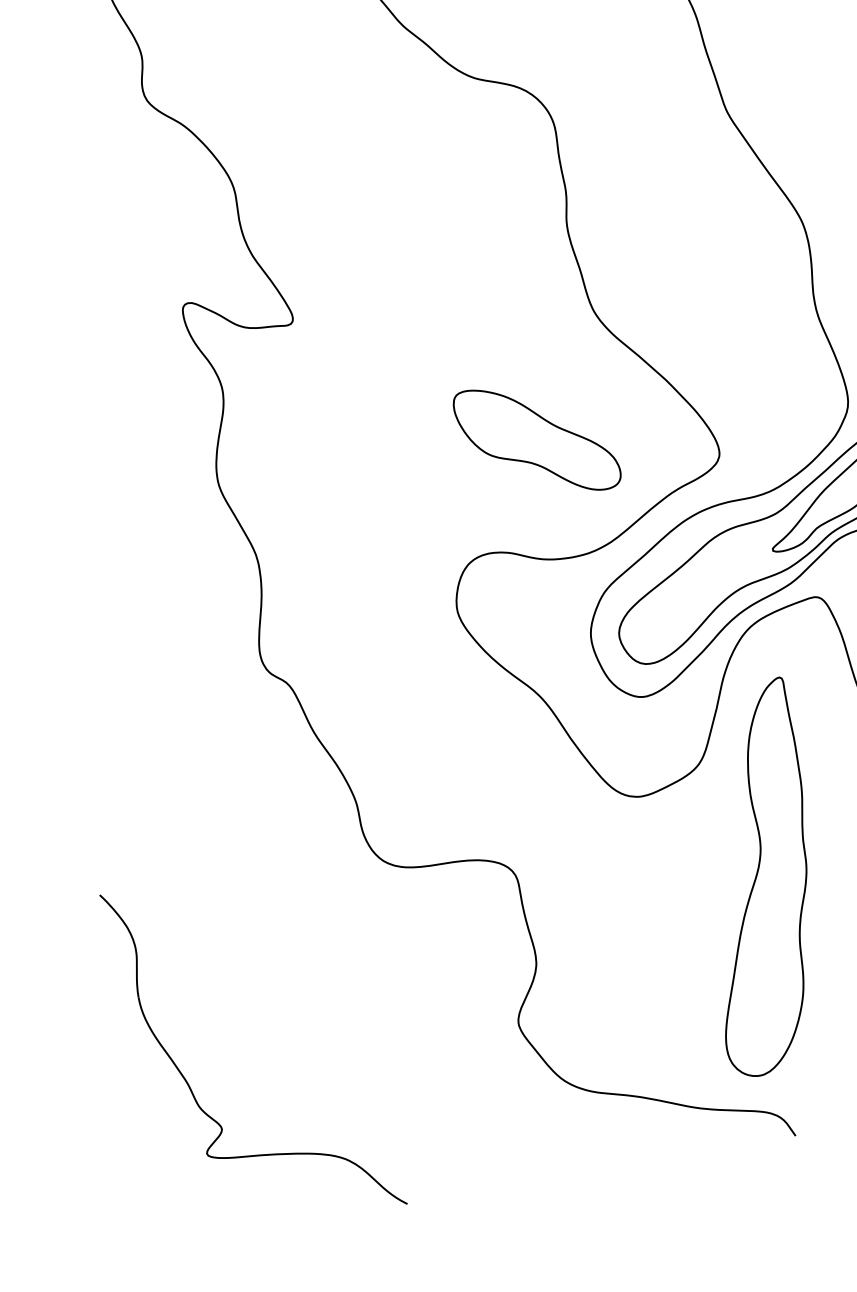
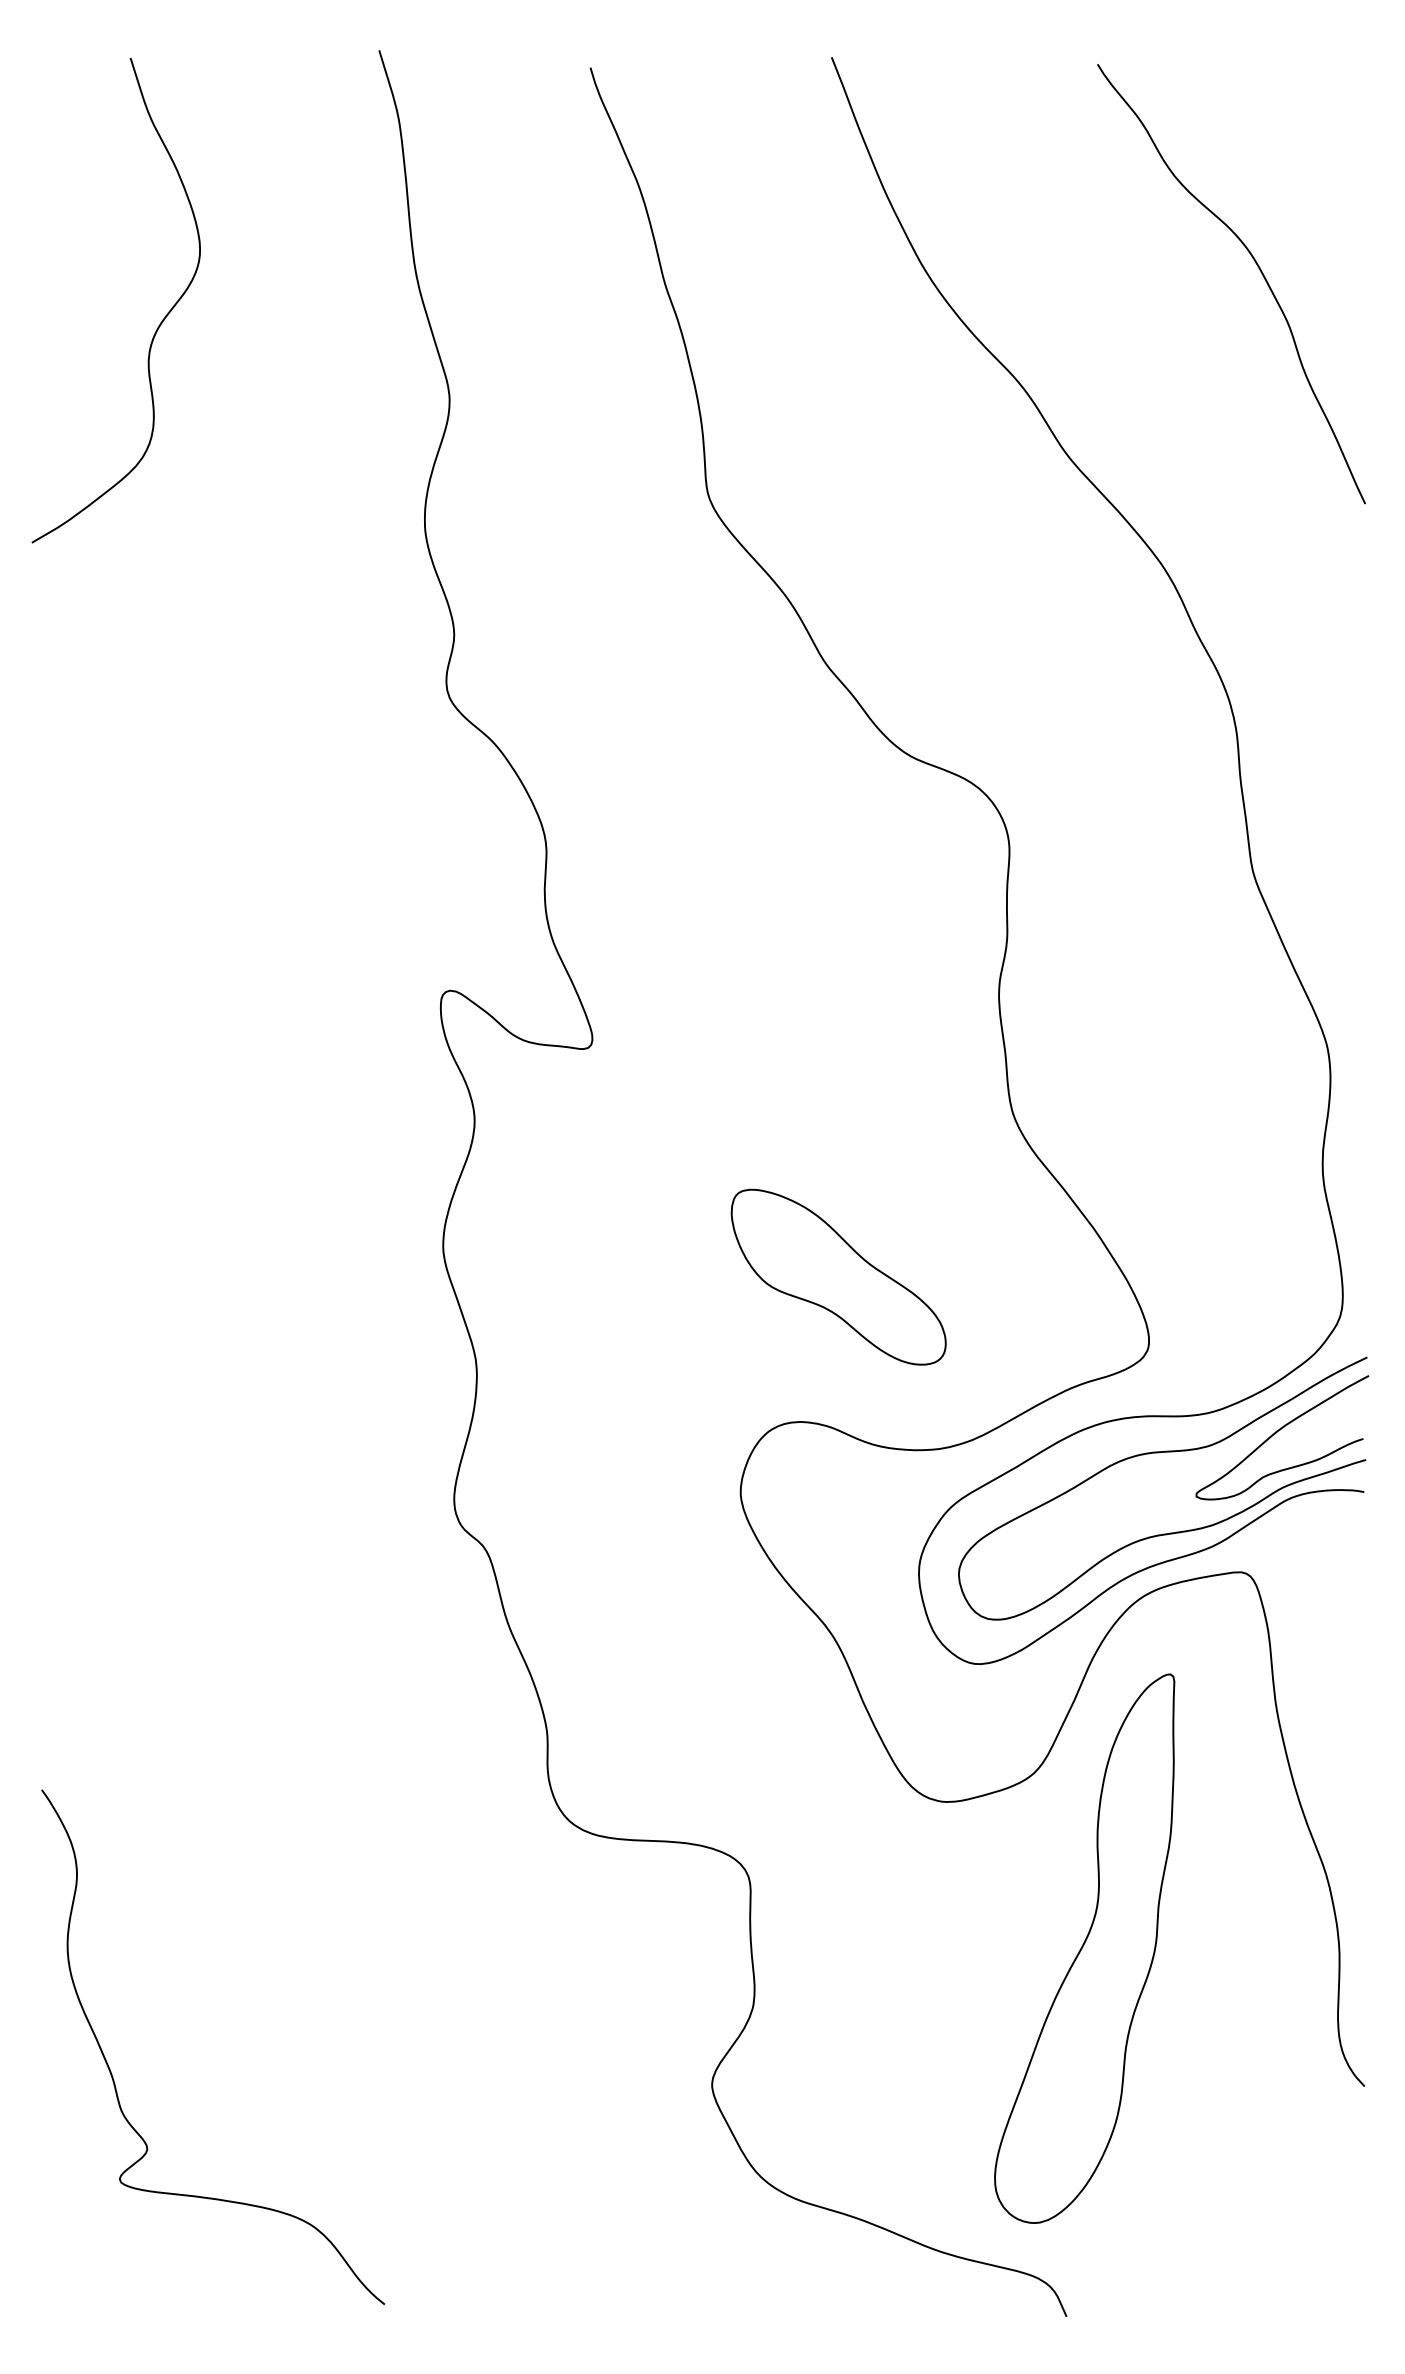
part: (536, 439) -> (838, 1276), moved
part: (188, 1083) -> (113, 2076), moved

